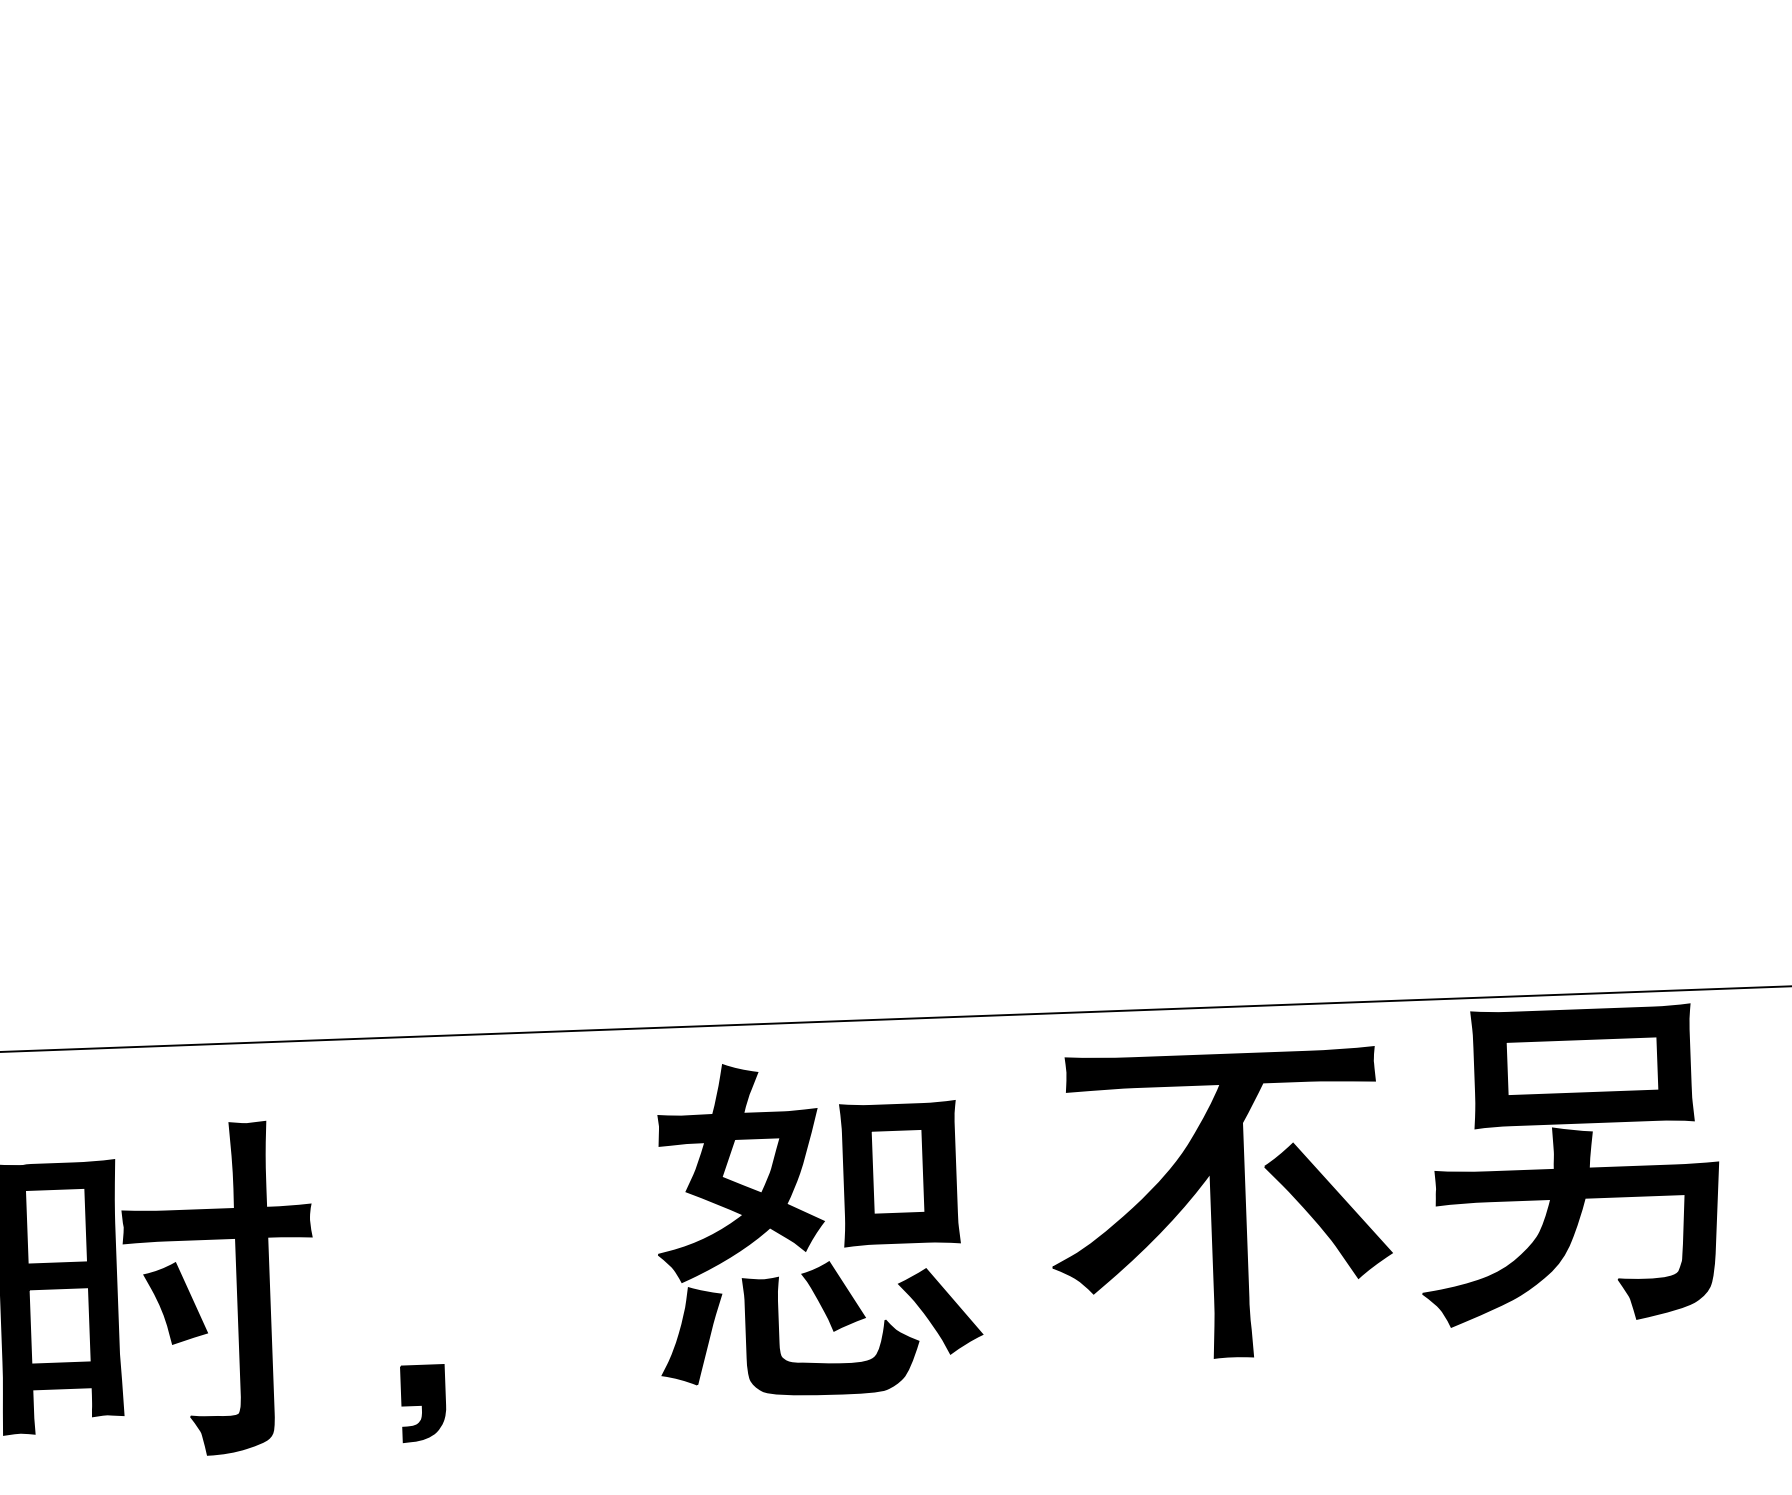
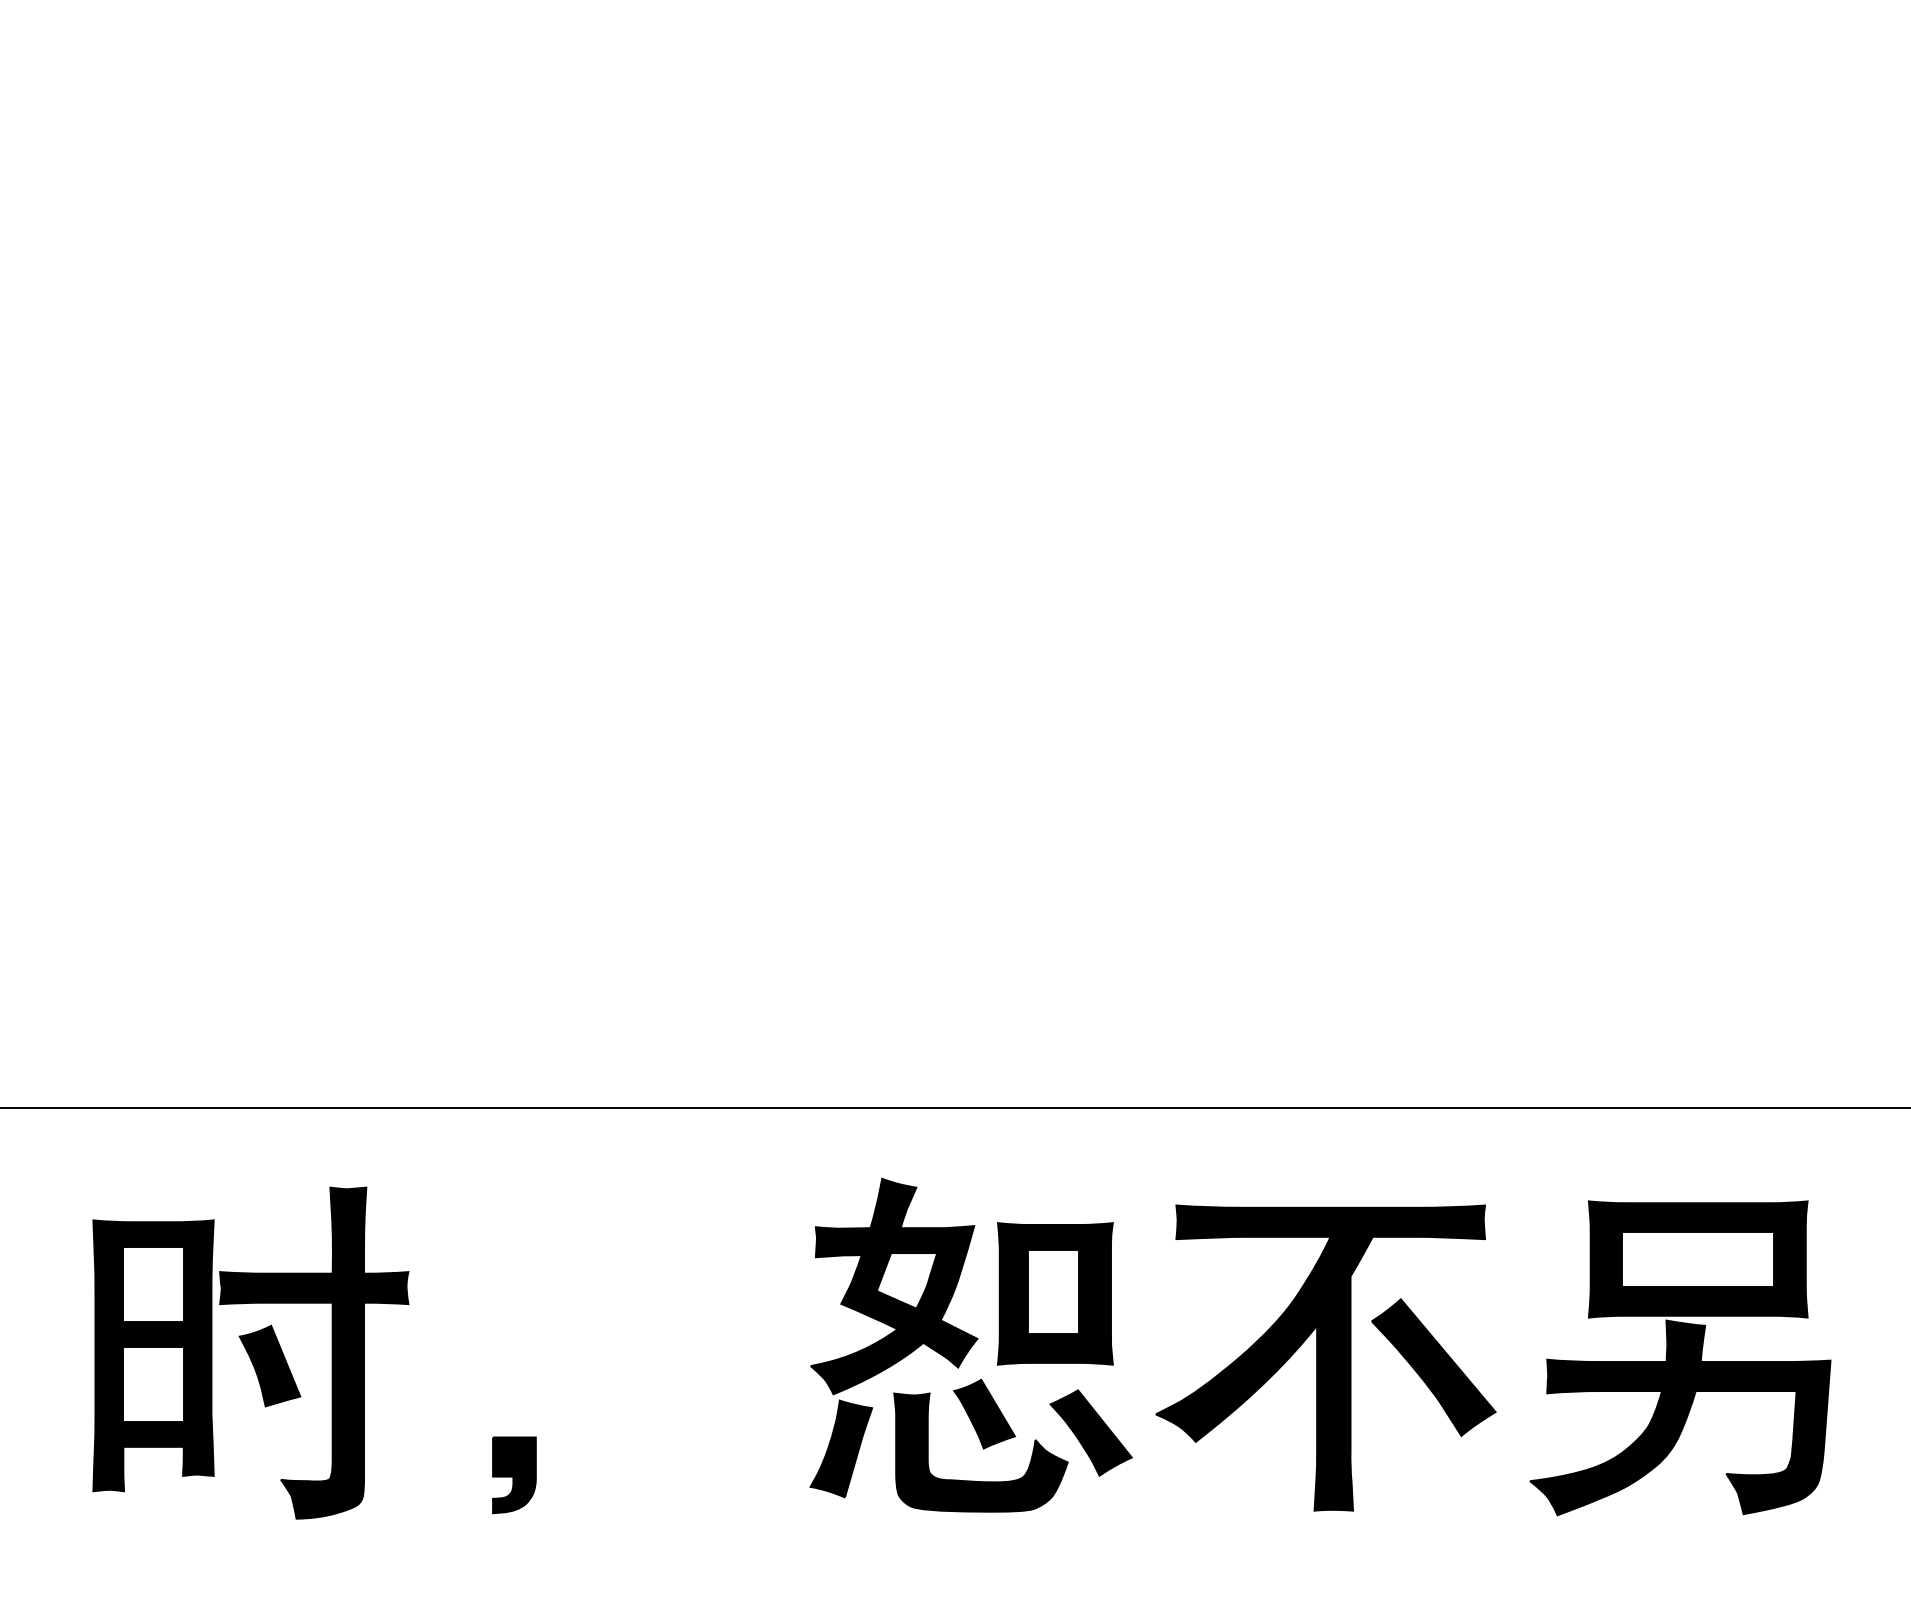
part: (1568, 1165) -> (1680, 1358), moved
part: (1220, 1204) -> (1325, 1357), moved
part: (817, 1227) -> (970, 1344), moved

